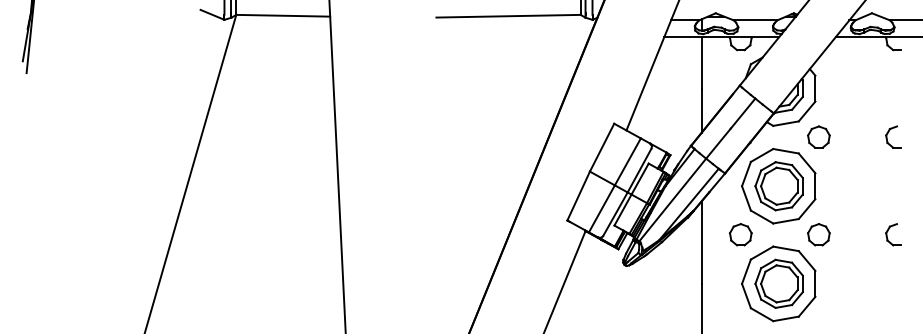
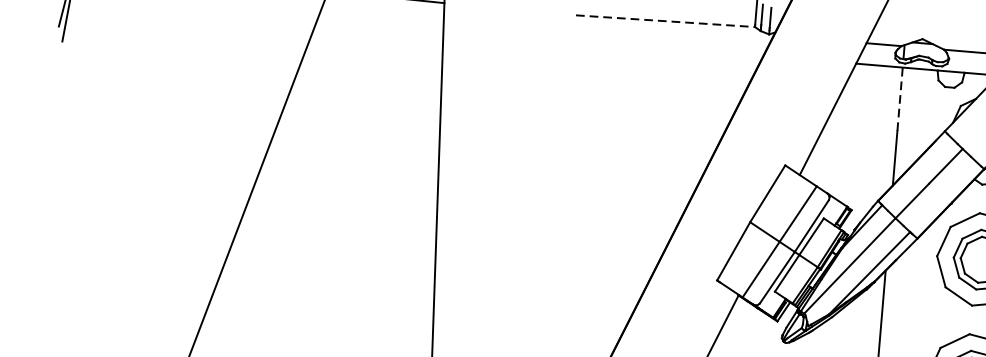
line: (509, 16) -> (666, 21), solid -> dashed
line: (701, 63) -> (899, 99), solid -> dashed
part: (740, 234) -> (930, 315), removed

